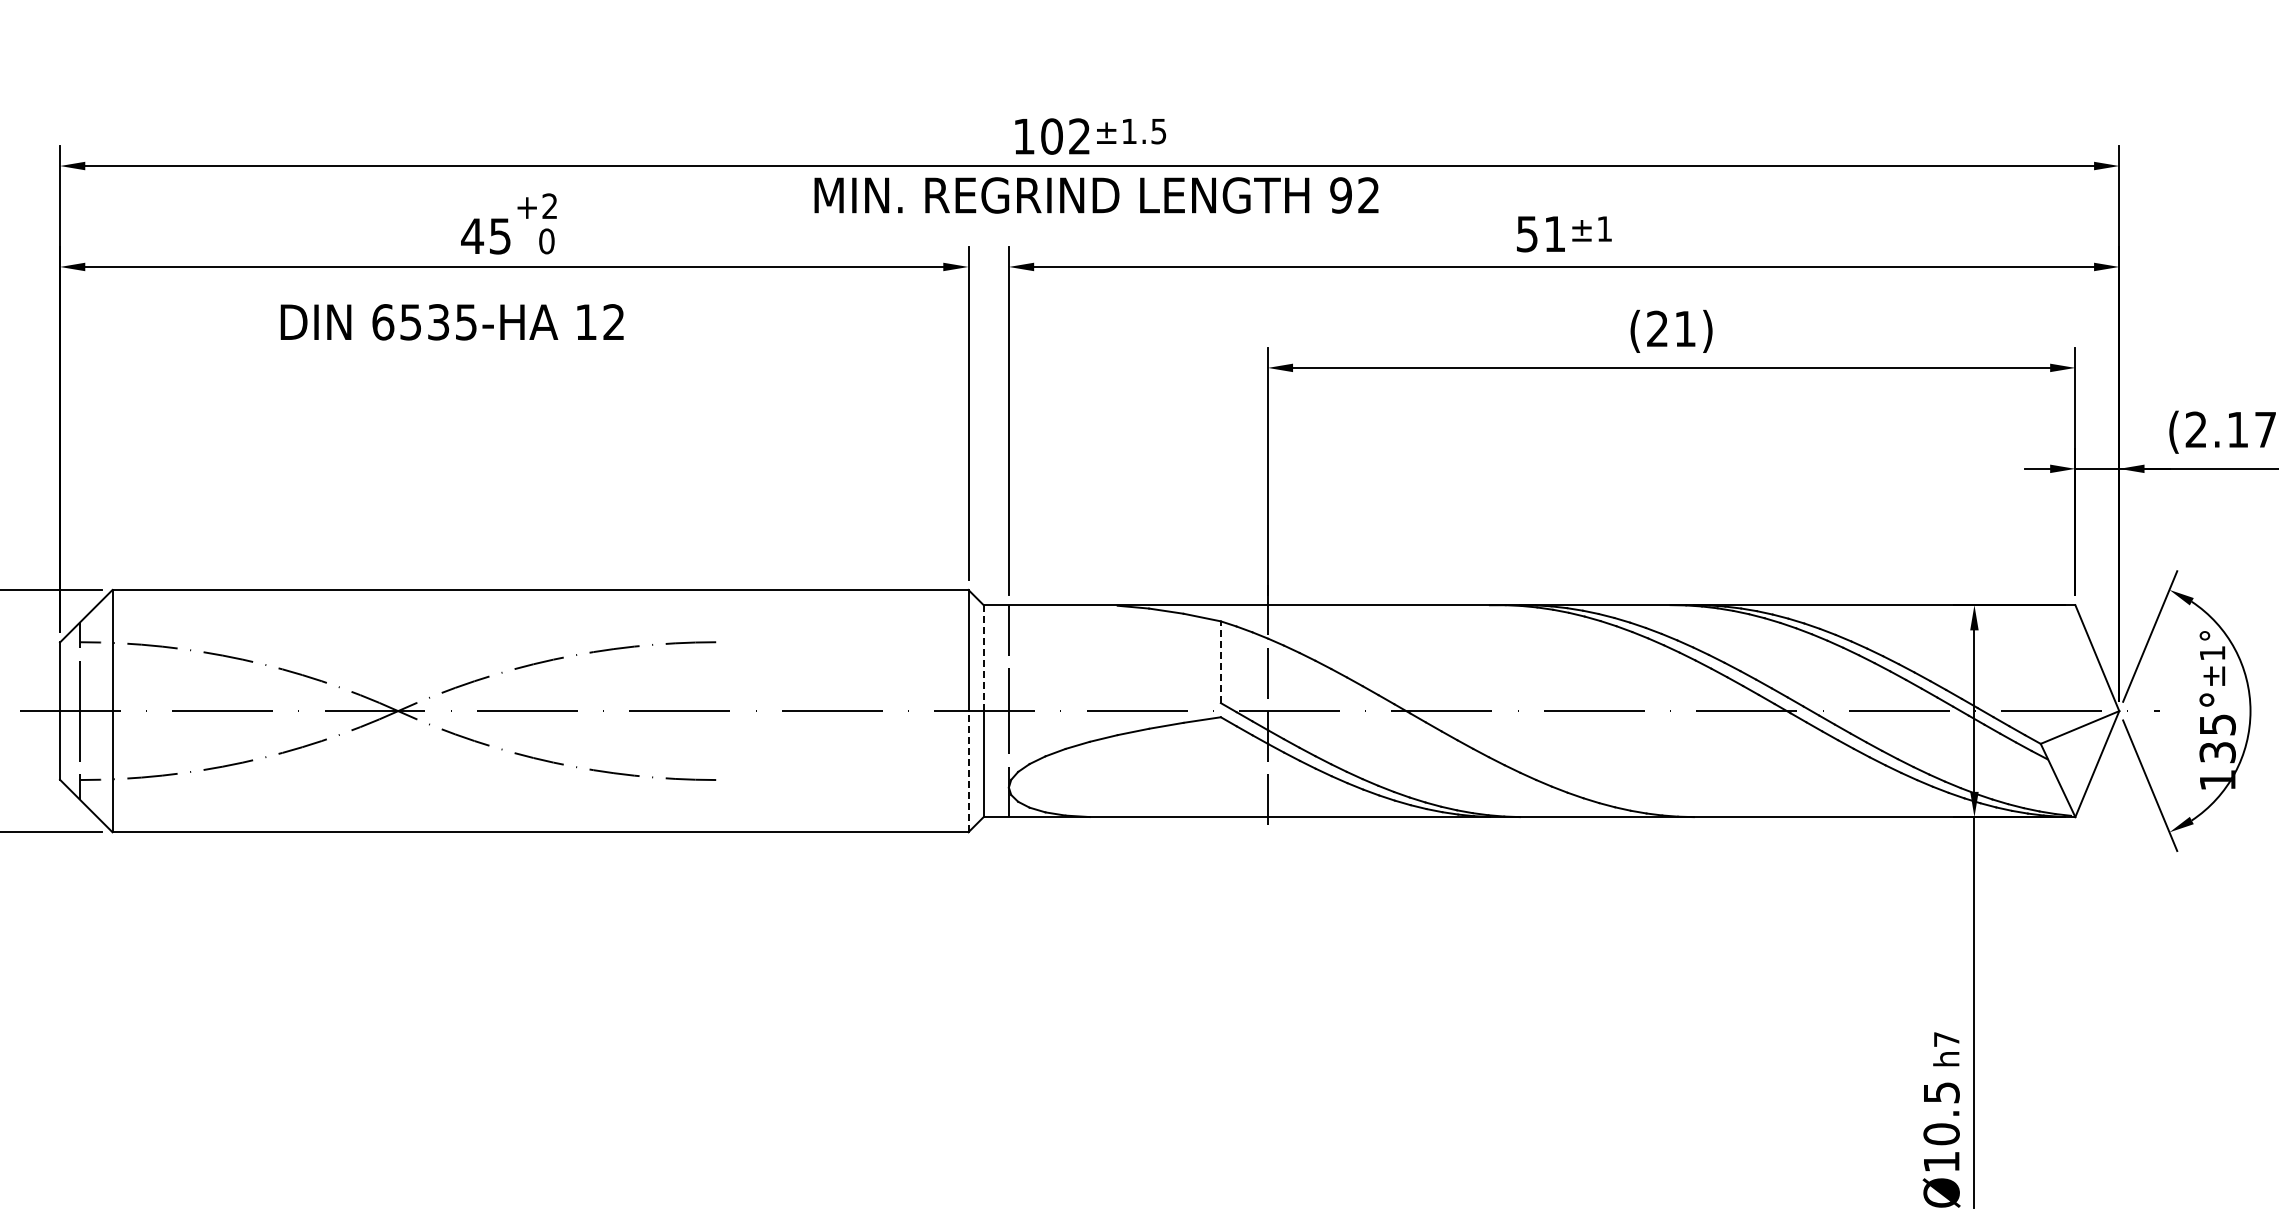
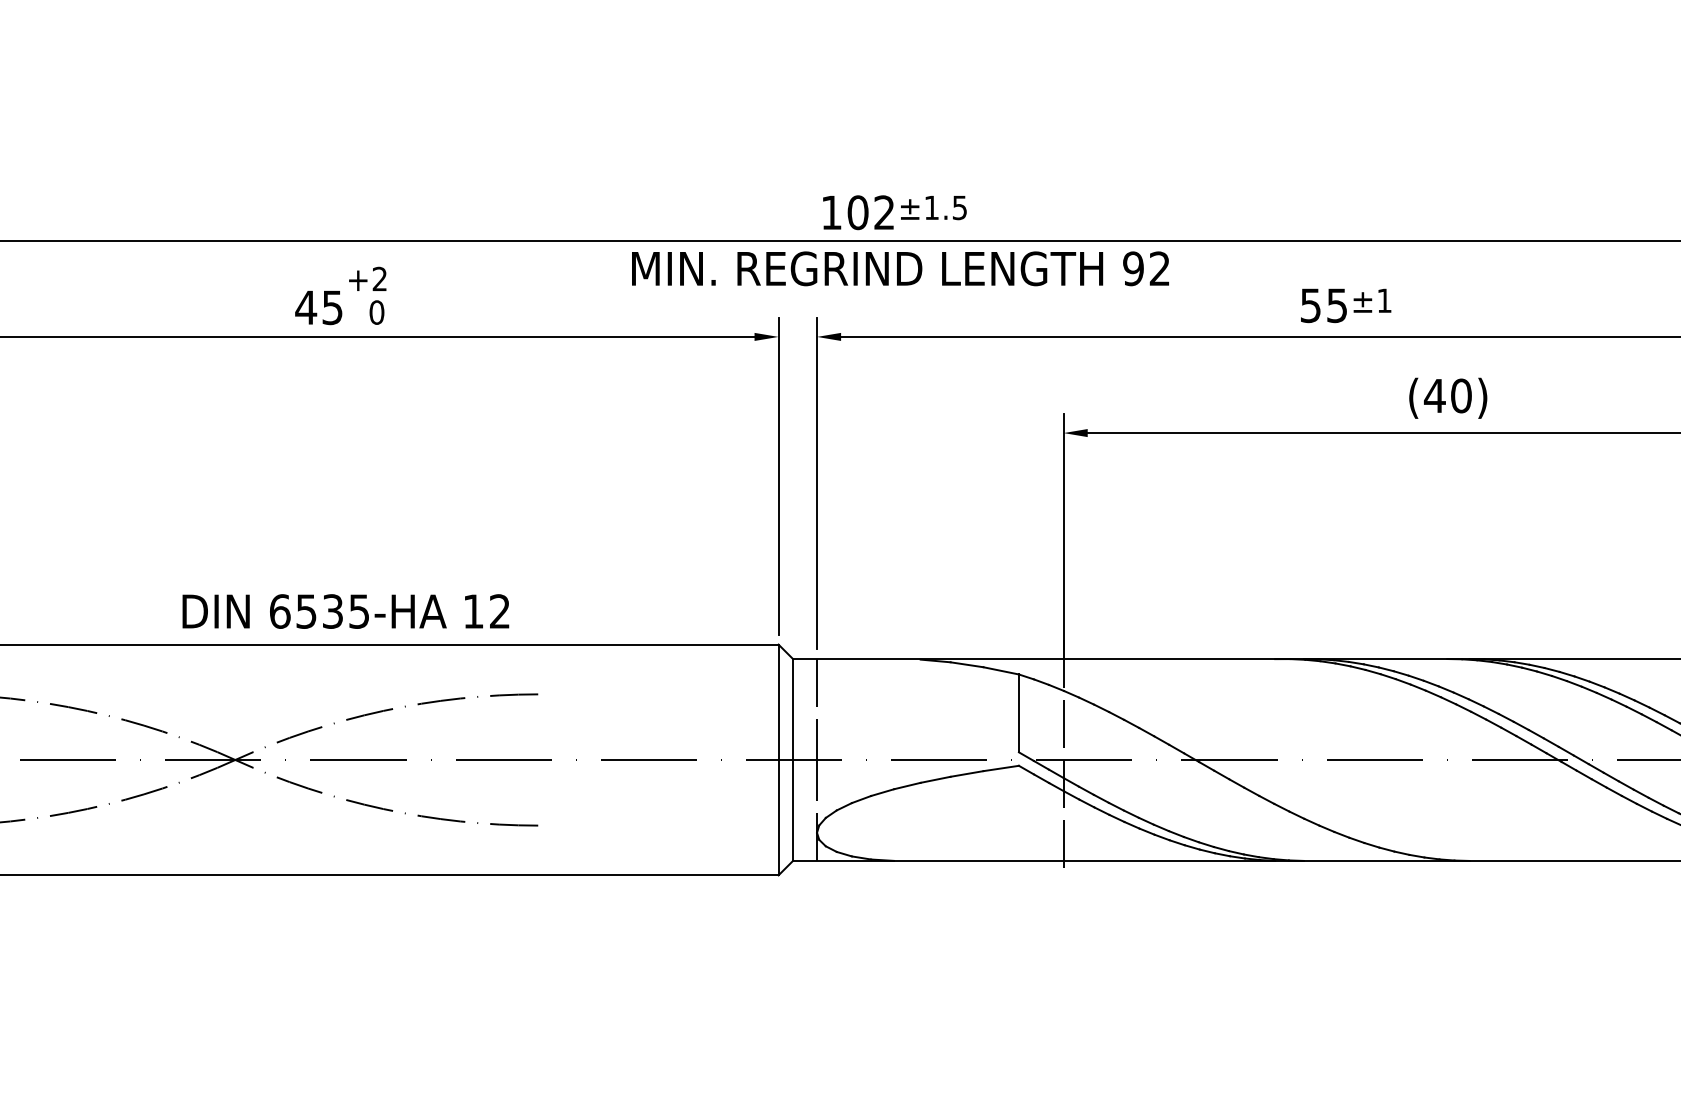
text: (1554, 234) -> (1336, 305), 51 -> 55
text: (451, 322) -> (345, 611), moved
text: (1671, 328) -> (1448, 395), (21) -> (40)
line: (983, 658) -> (792, 709), dashed -> solid
line: (1220, 662) -> (1018, 713), dashed -> solid
line: (968, 771) -> (778, 817), dashed -> solid

